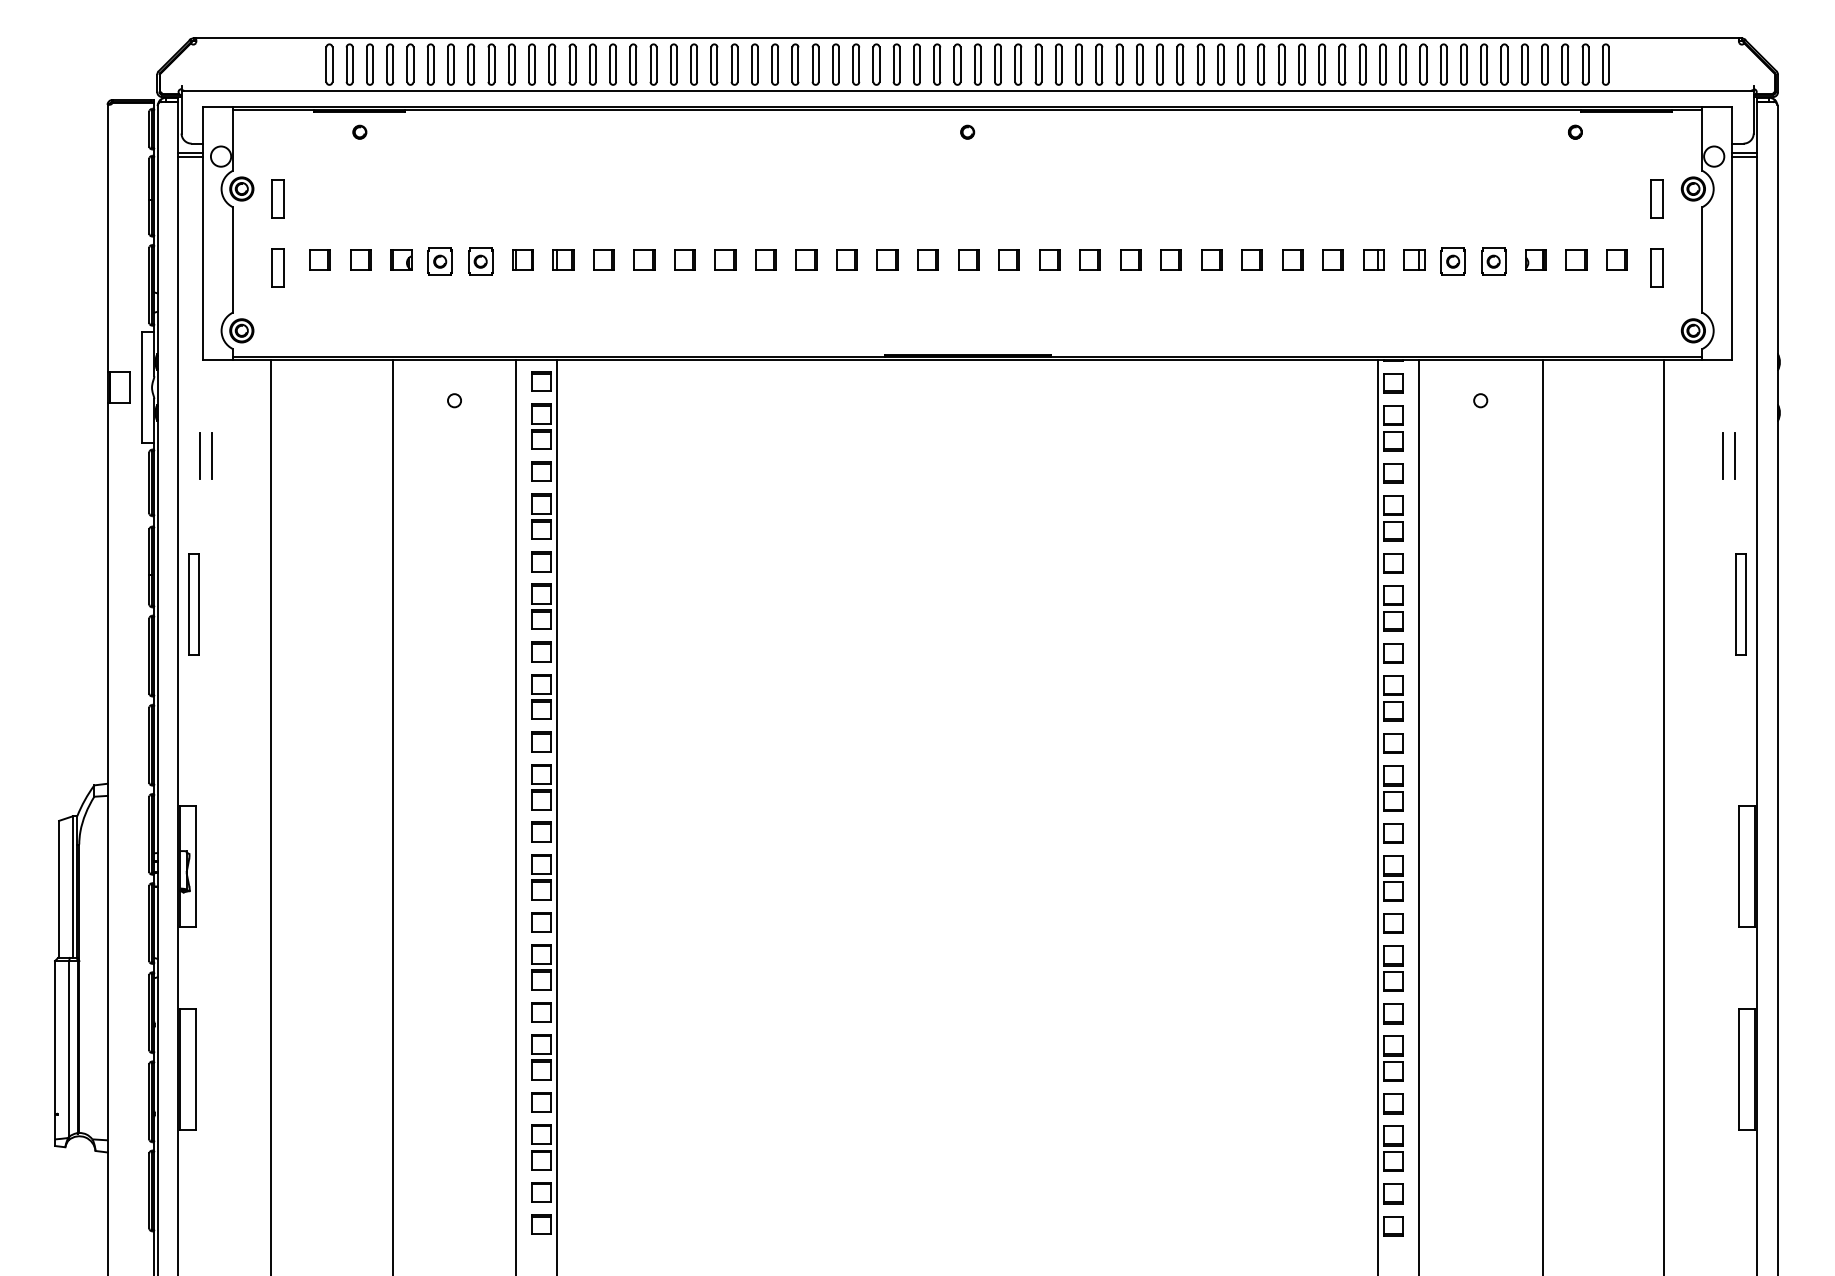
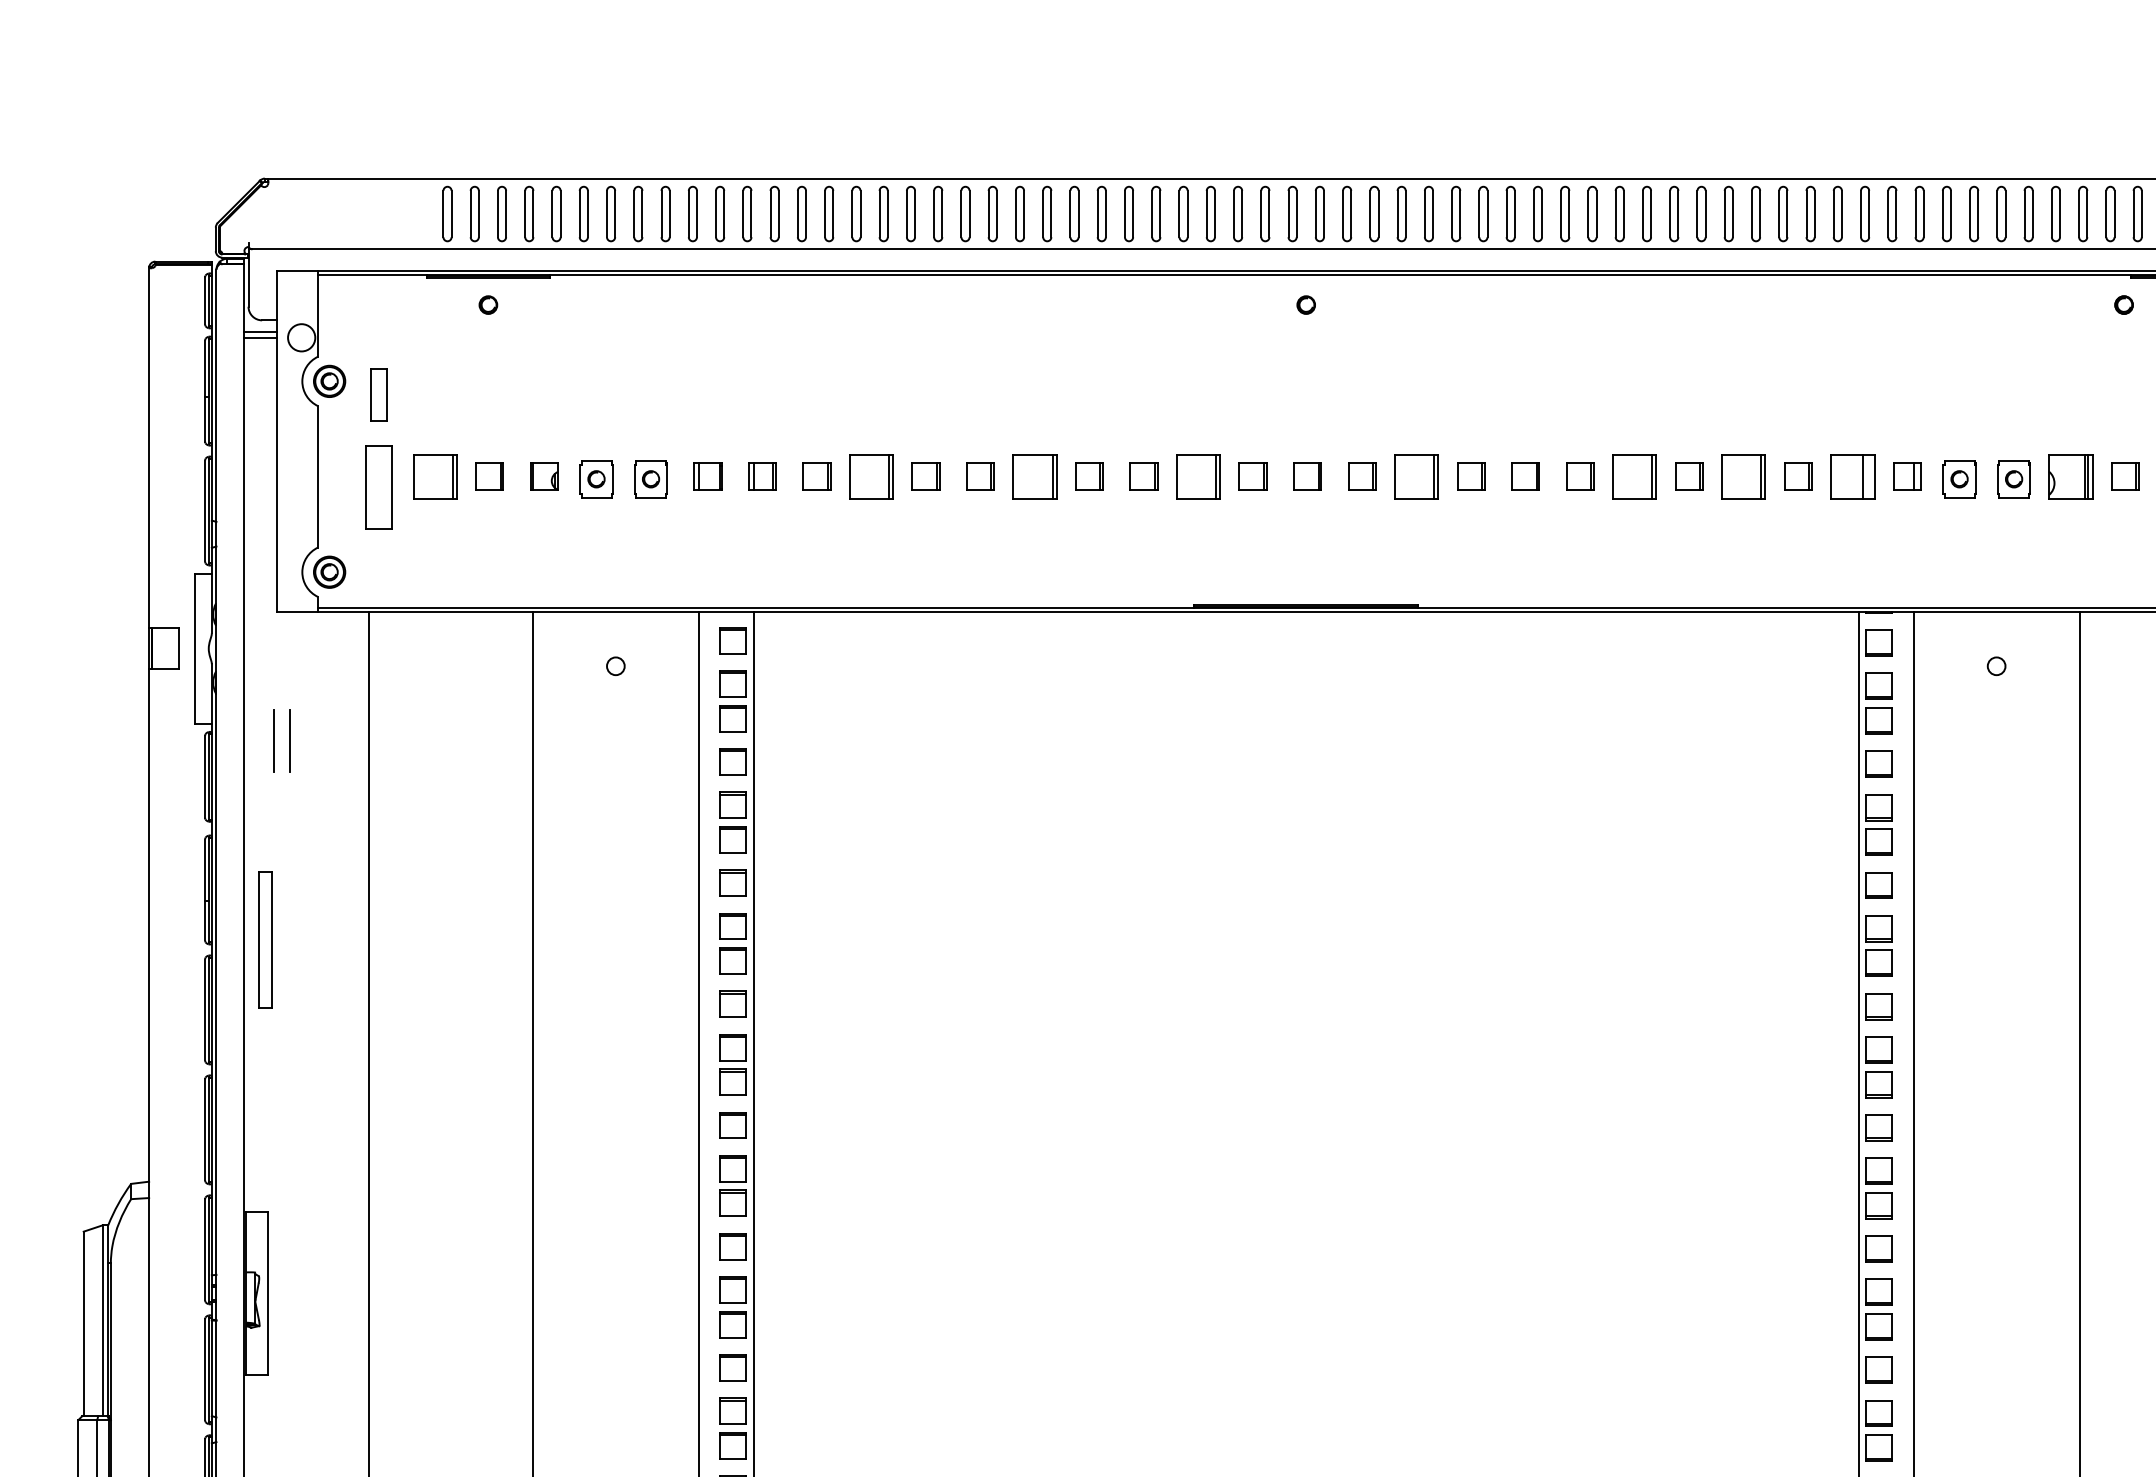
part: (319, 259) -> (434, 476), size x1.6
part: (644, 259) -> (871, 476), size x1.6
part: (765, 259) -> (1034, 476), size x1.6
part: (887, 259) -> (1198, 476), size x1.6
part: (1049, 259) -> (1416, 476), size x1.6
part: (1211, 259) -> (1634, 476), size x1.6
part: (1292, 259) -> (1743, 476), size x1.6
part: (1373, 259) -> (1852, 476), size x1.6
part: (1535, 259) -> (2070, 476), size x1.6
part: (277, 267) -> (377, 487), size x1.6

